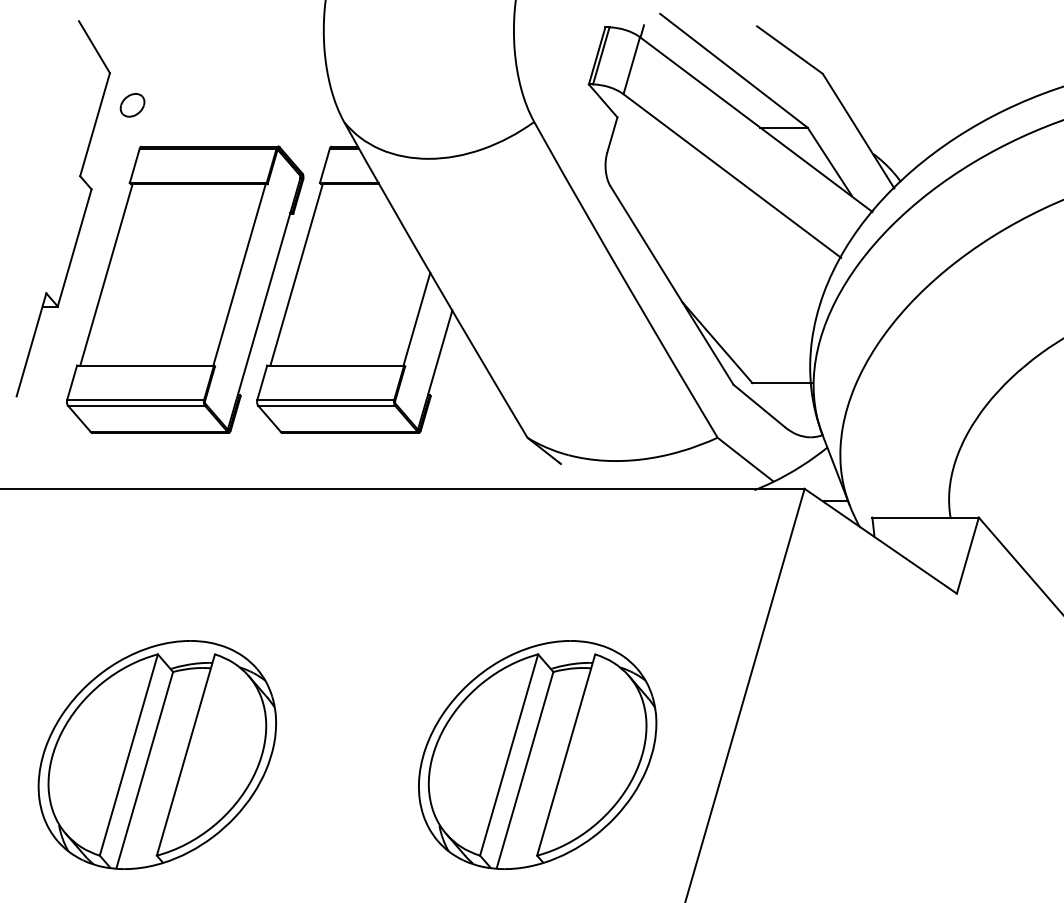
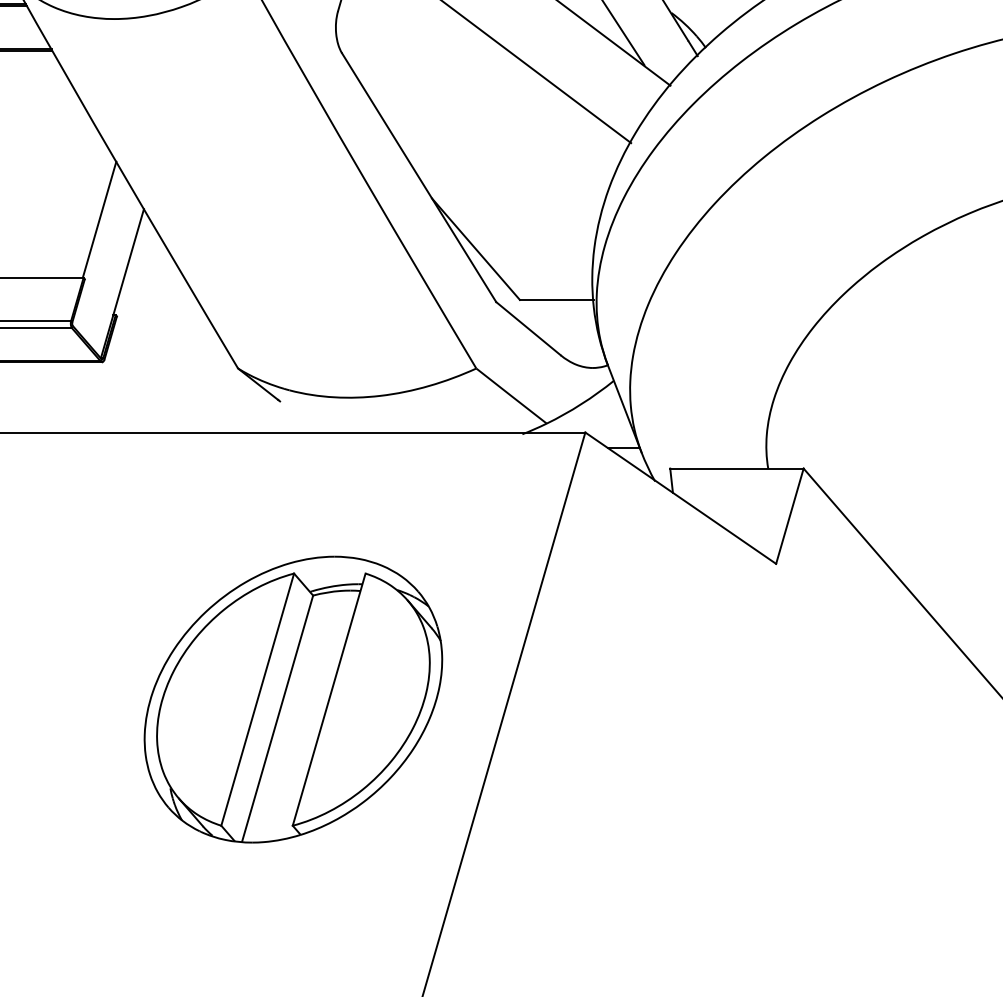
part: (537, 754) -> (293, 698), moved

